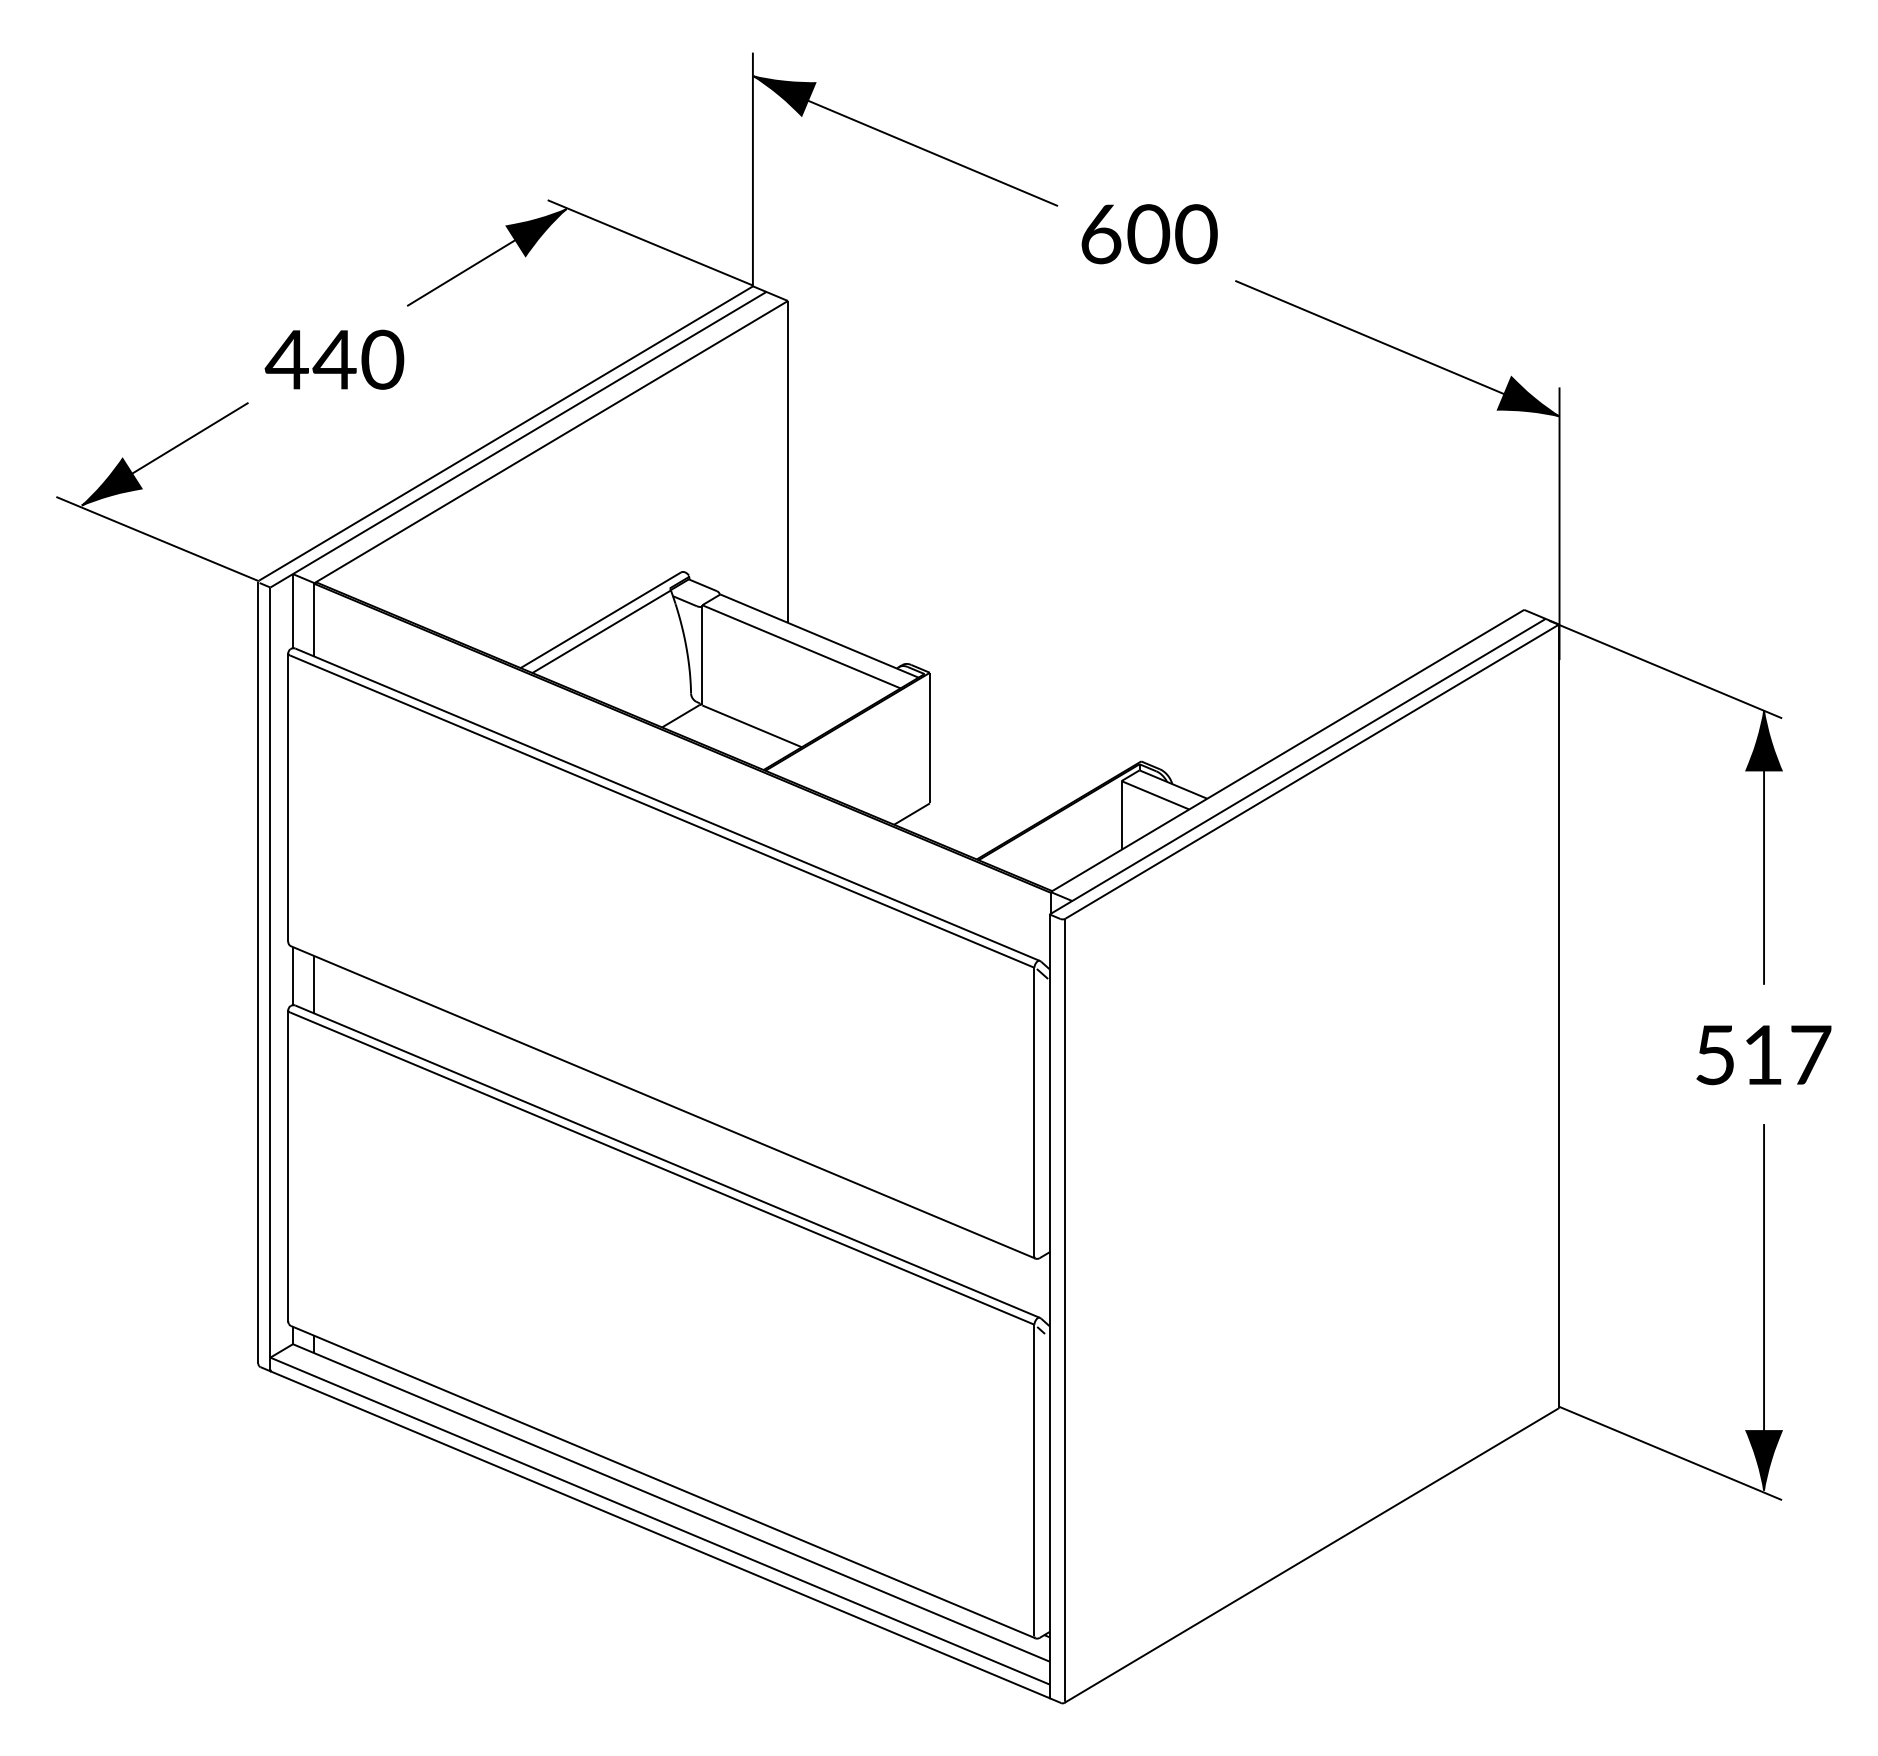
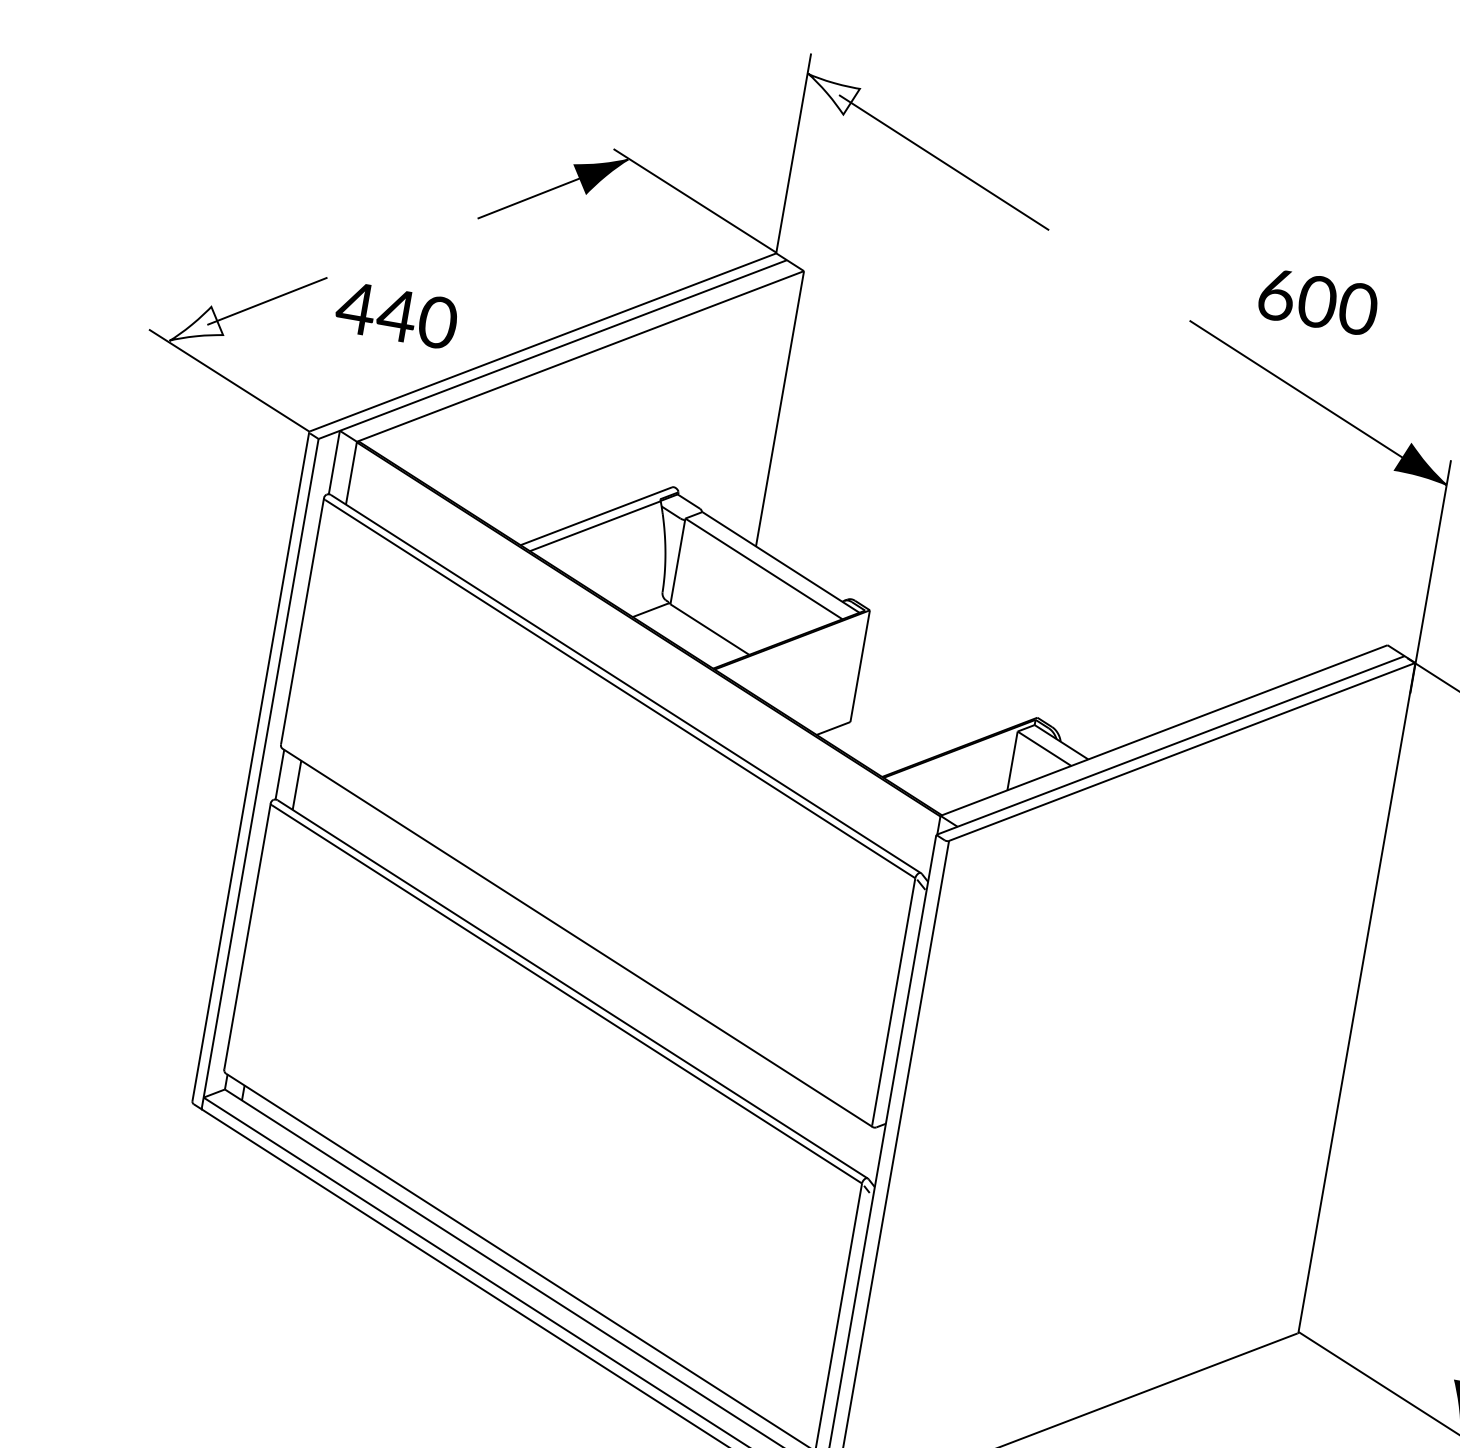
fill: (784, 95) -> (831, 94), removed
text: (1149, 234) -> (1318, 302), moved
text: (334, 359) -> (396, 315), moved
fill: (111, 481) -> (198, 324), removed

